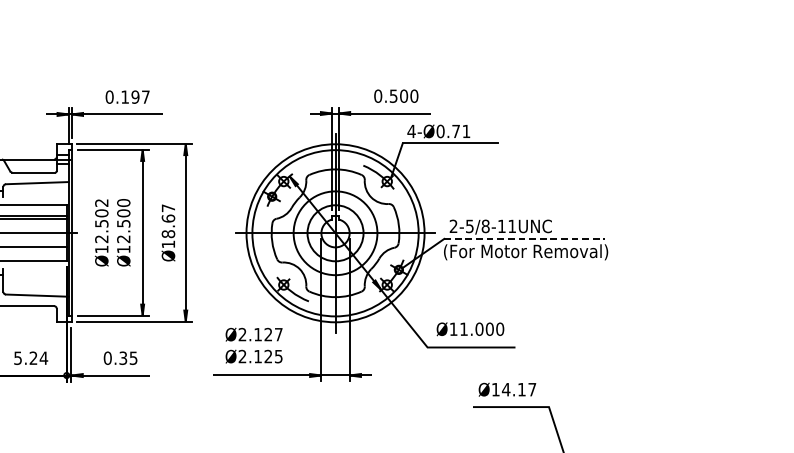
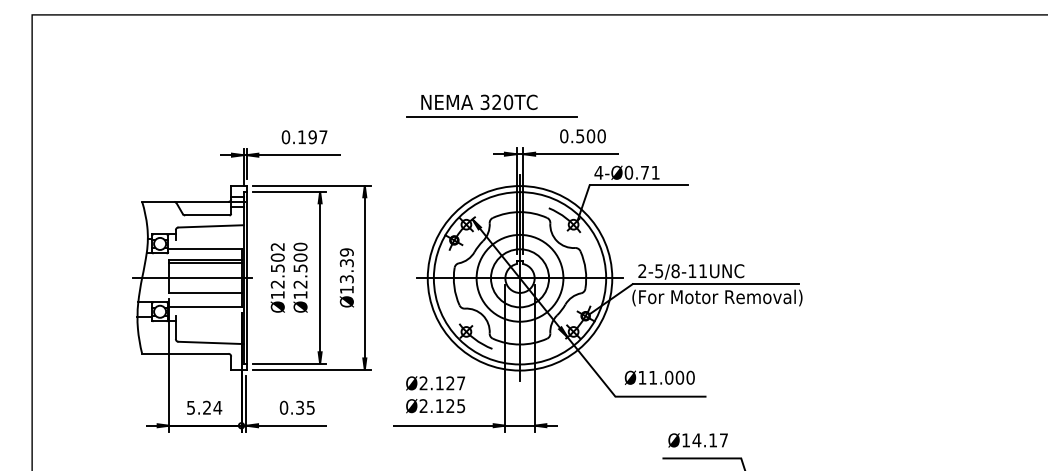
part: (308, 66) -> (491, 105), added
text: (168, 220) -> (346, 265), Ø18.67 -> Ø13.39
line: (525, 239) -> (716, 284), dashed -> solid

